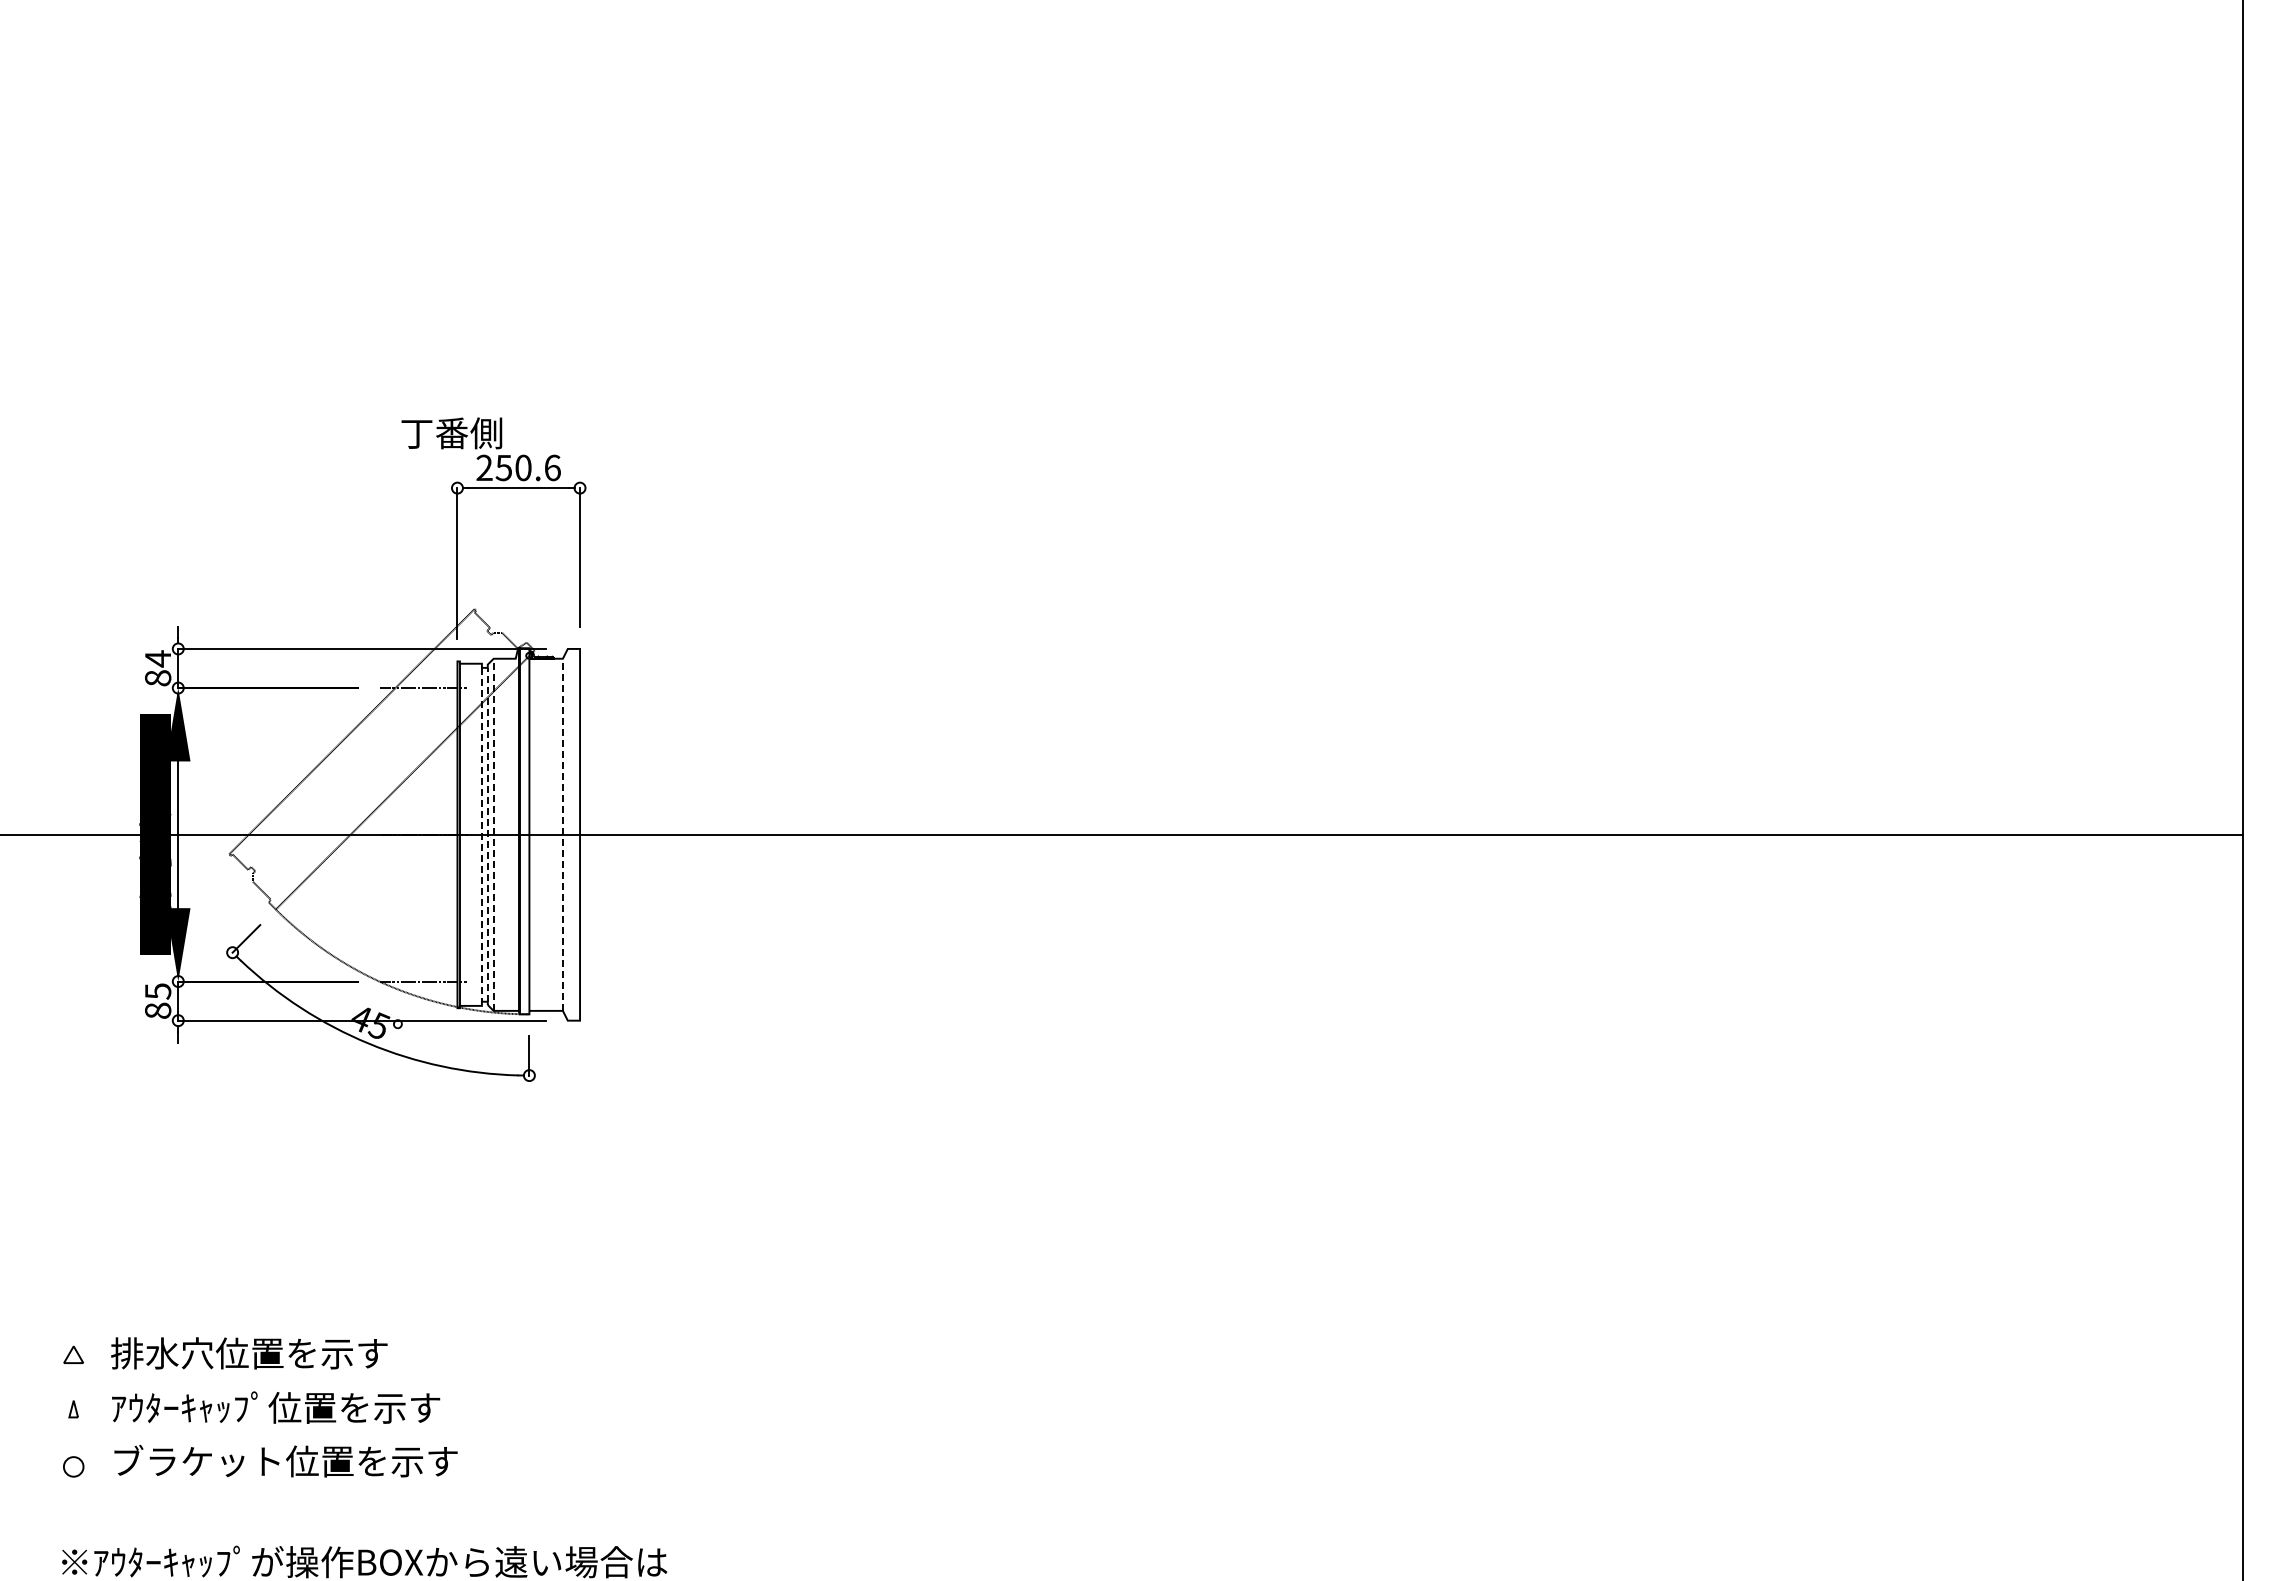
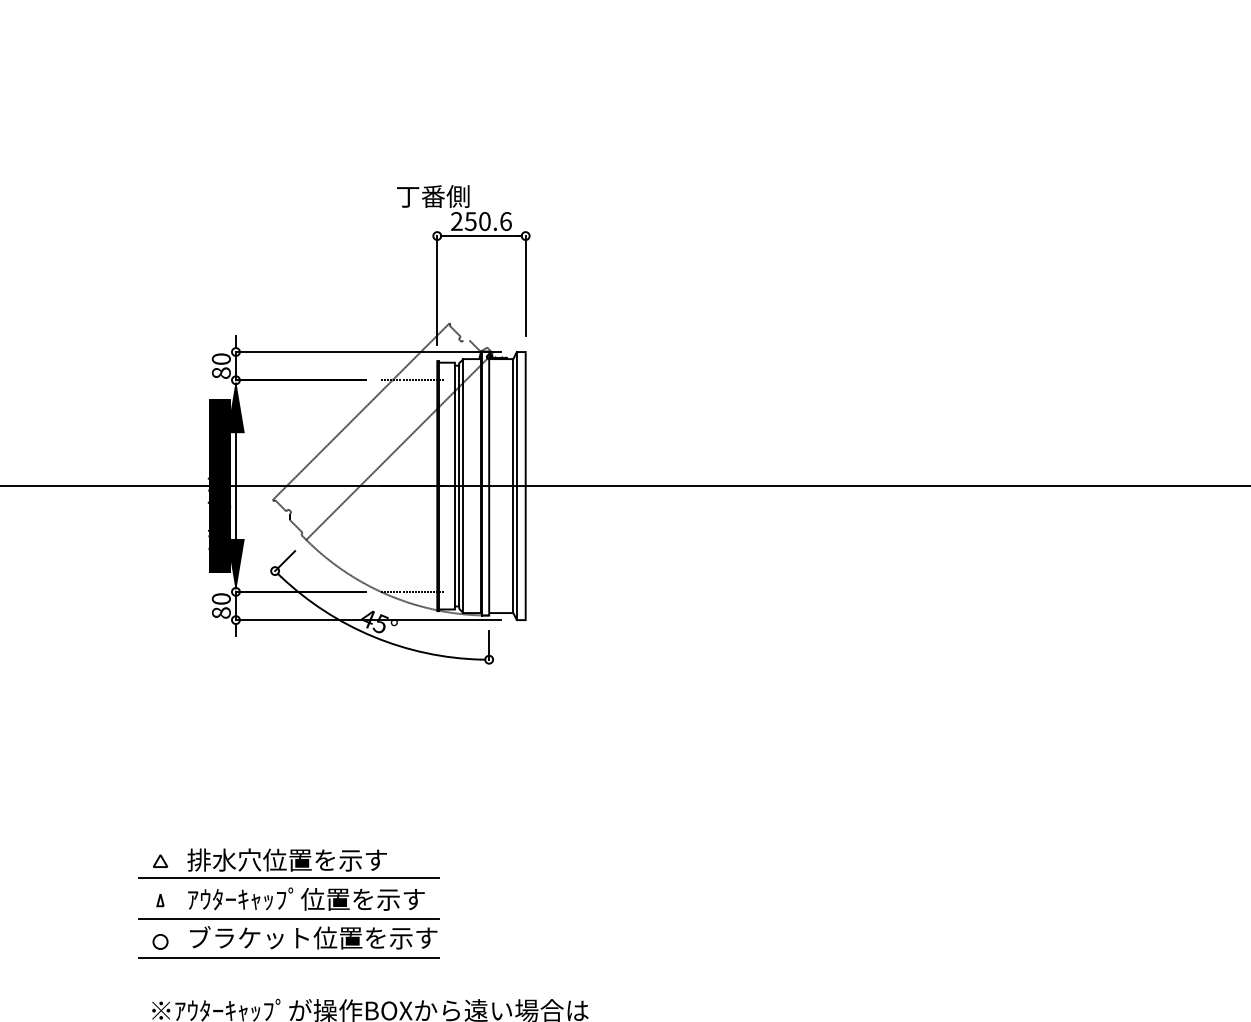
text: (157, 658) -> (220, 358), 84 -> 80
line: (481, 834) -> (454, 485), dashed -> solid
line: (487, 834) -> (458, 485), dashed -> solid
line: (493, 834) -> (463, 485), dashed -> solid
line: (562, 834) -> (513, 485), dashed -> solid
line: (567, 834) -> (516, 485), added
text: (157, 991) -> (220, 599), 85 -> 80
line: (252, 1377) -> (289, 877), added
line: (252, 1434) -> (289, 918), added
line: (252, 1488) -> (289, 957), added

